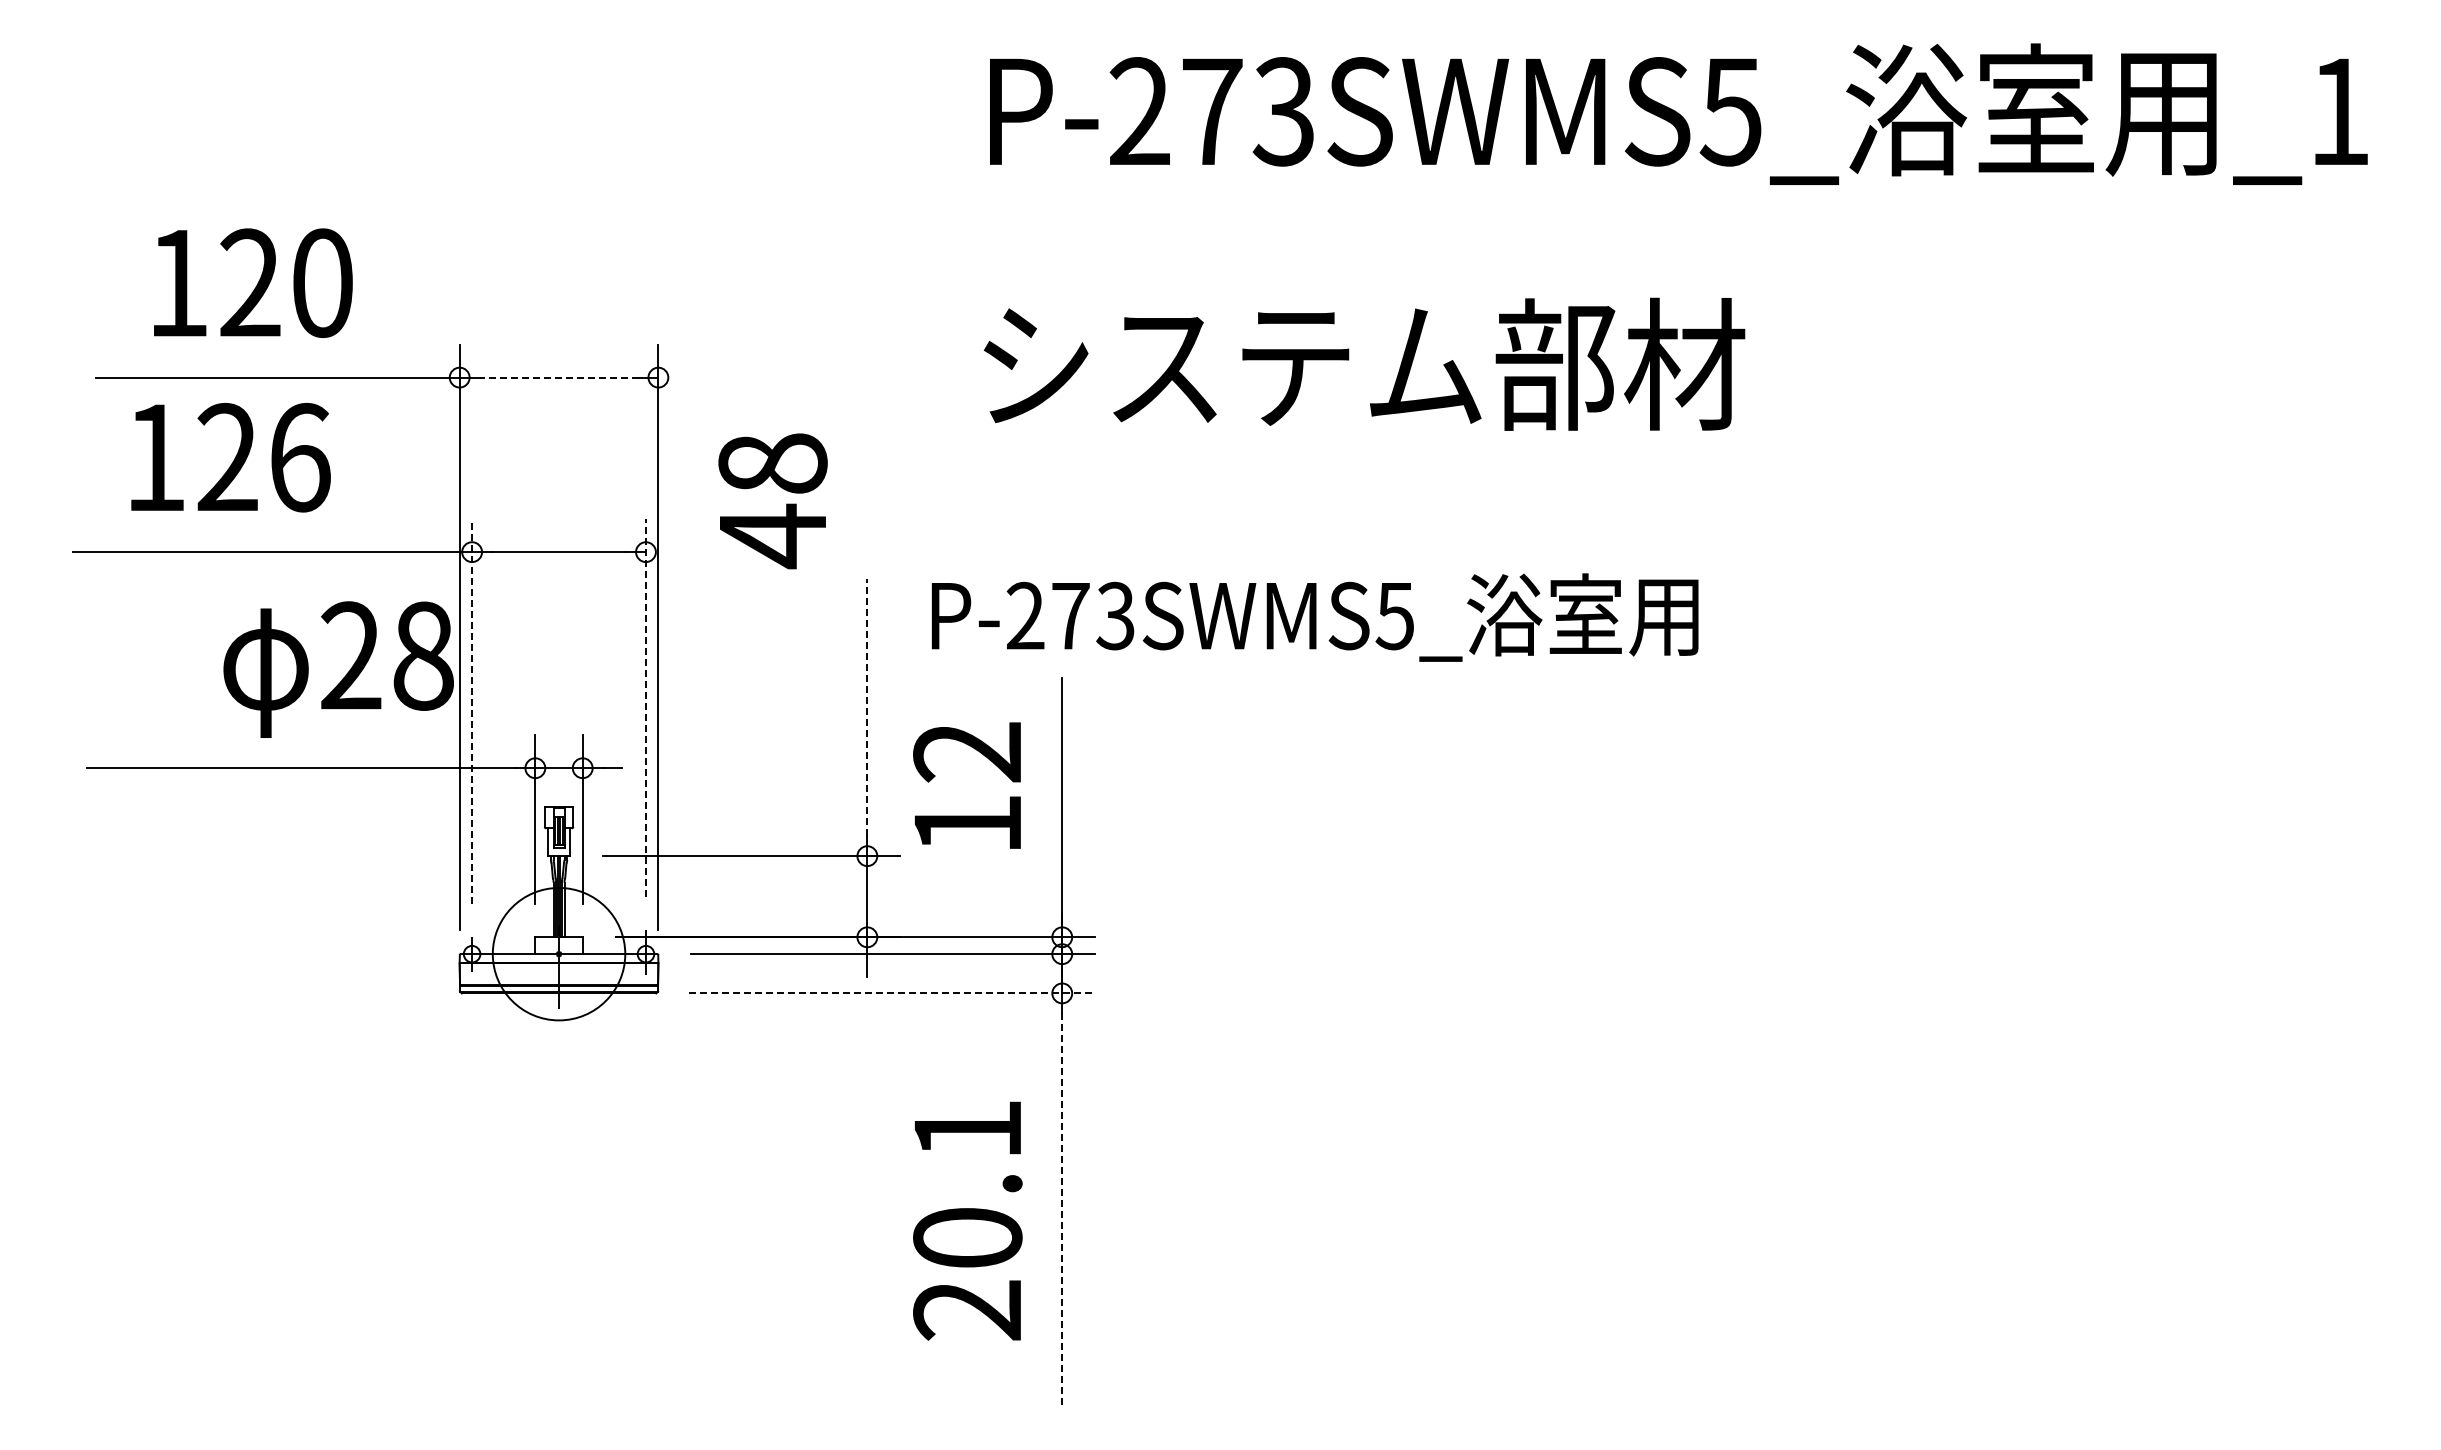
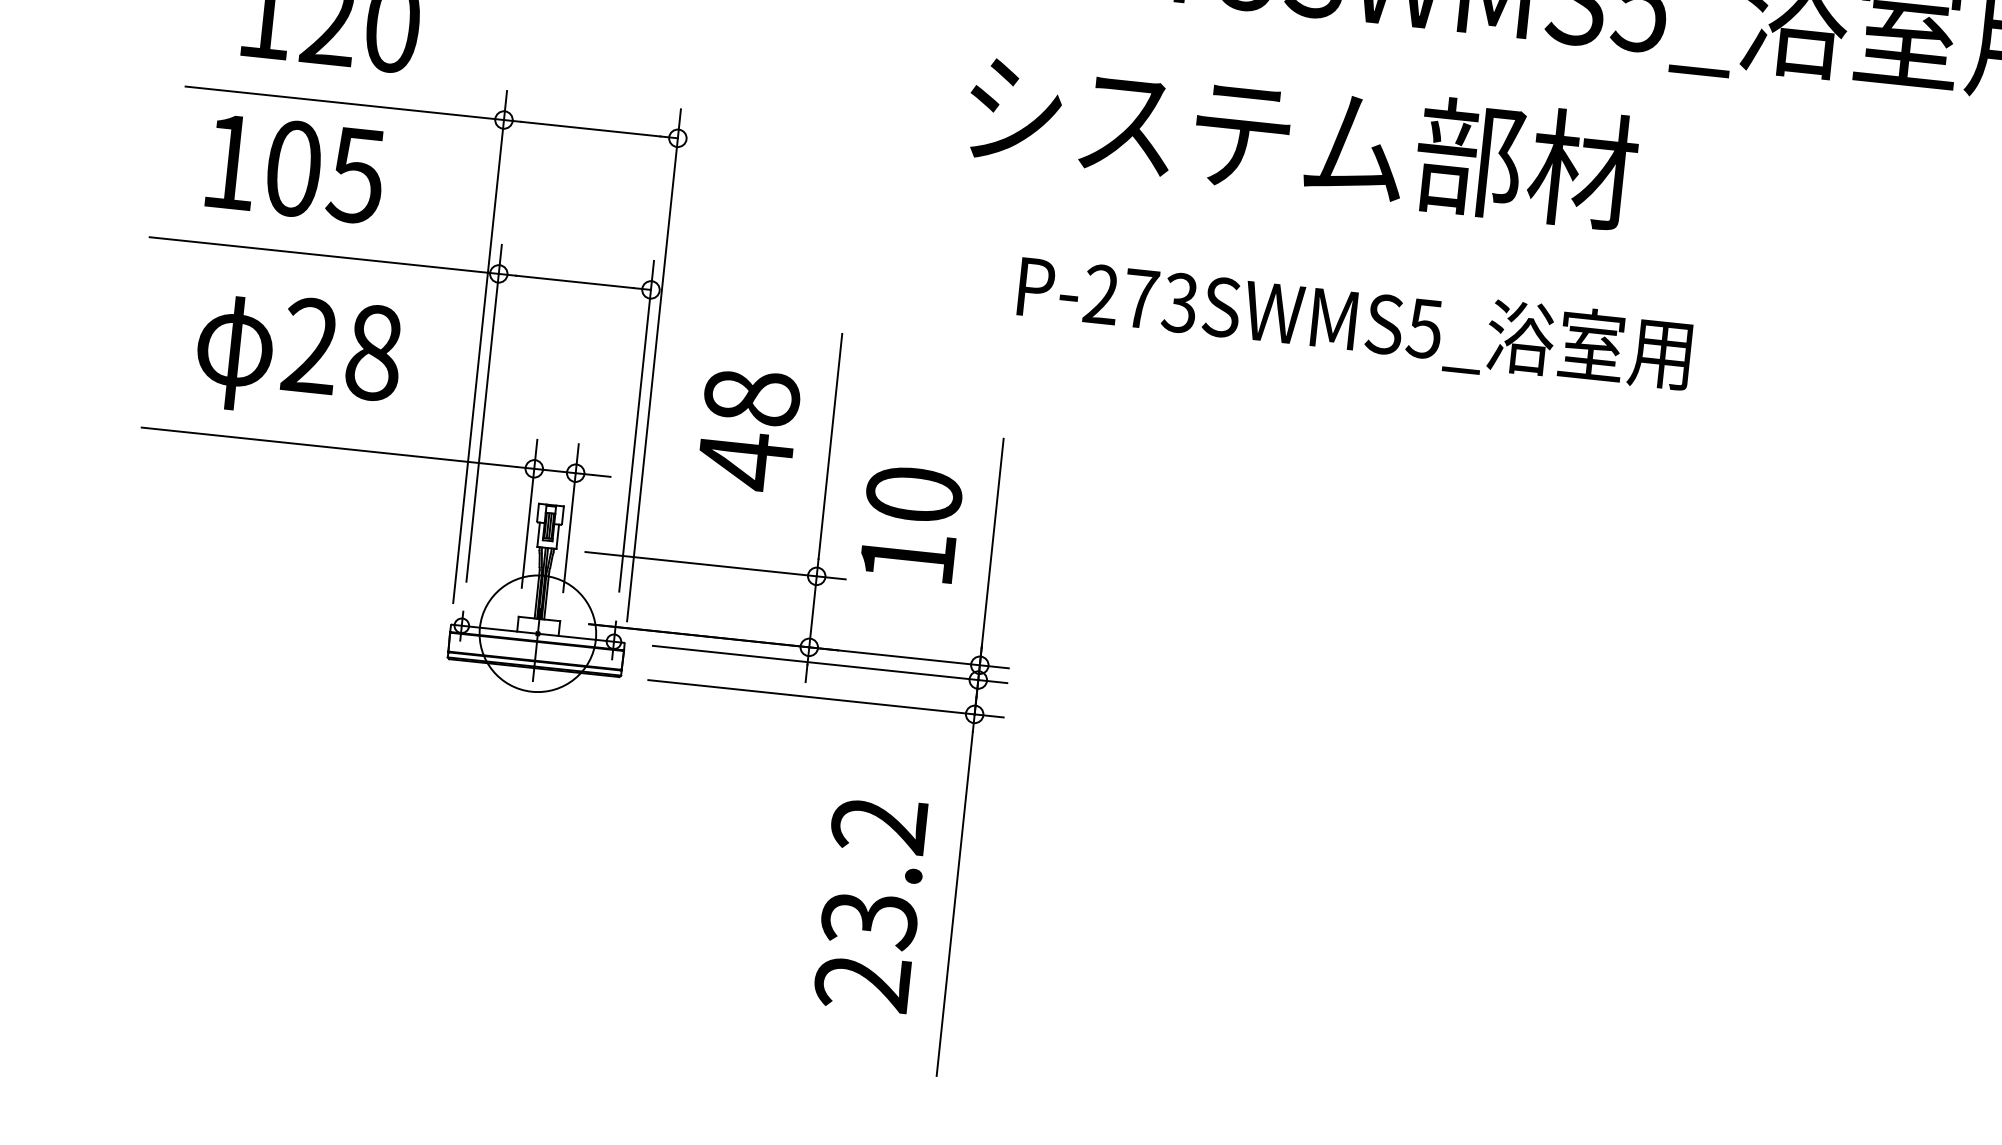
text: (1364, 363) -> (1302, 139), moved
line: (558, 377) -> (590, 129), dashed -> solid
text: (263, 457) -> (324, 171), 126 -> 105
text: (772, 501) -> (748, 430), moved
text: (1314, 617) -> (1354, 322), moved
text: (338, 669) -> (298, 356), moved
line: (645, 707) -> (636, 425), dashed -> solid
line: (867, 707) -> (830, 446), dashed -> solid
line: (472, 710) -> (484, 412), dashed -> solid
text: (967, 752) -> (913, 494), 12 -> 10
line: (892, 993) -> (826, 698), dashed -> solid
text: (967, 1184) -> (874, 872), 20.1 -> 23.2
line: (1062, 1209) -> (955, 903), dashed -> solid

